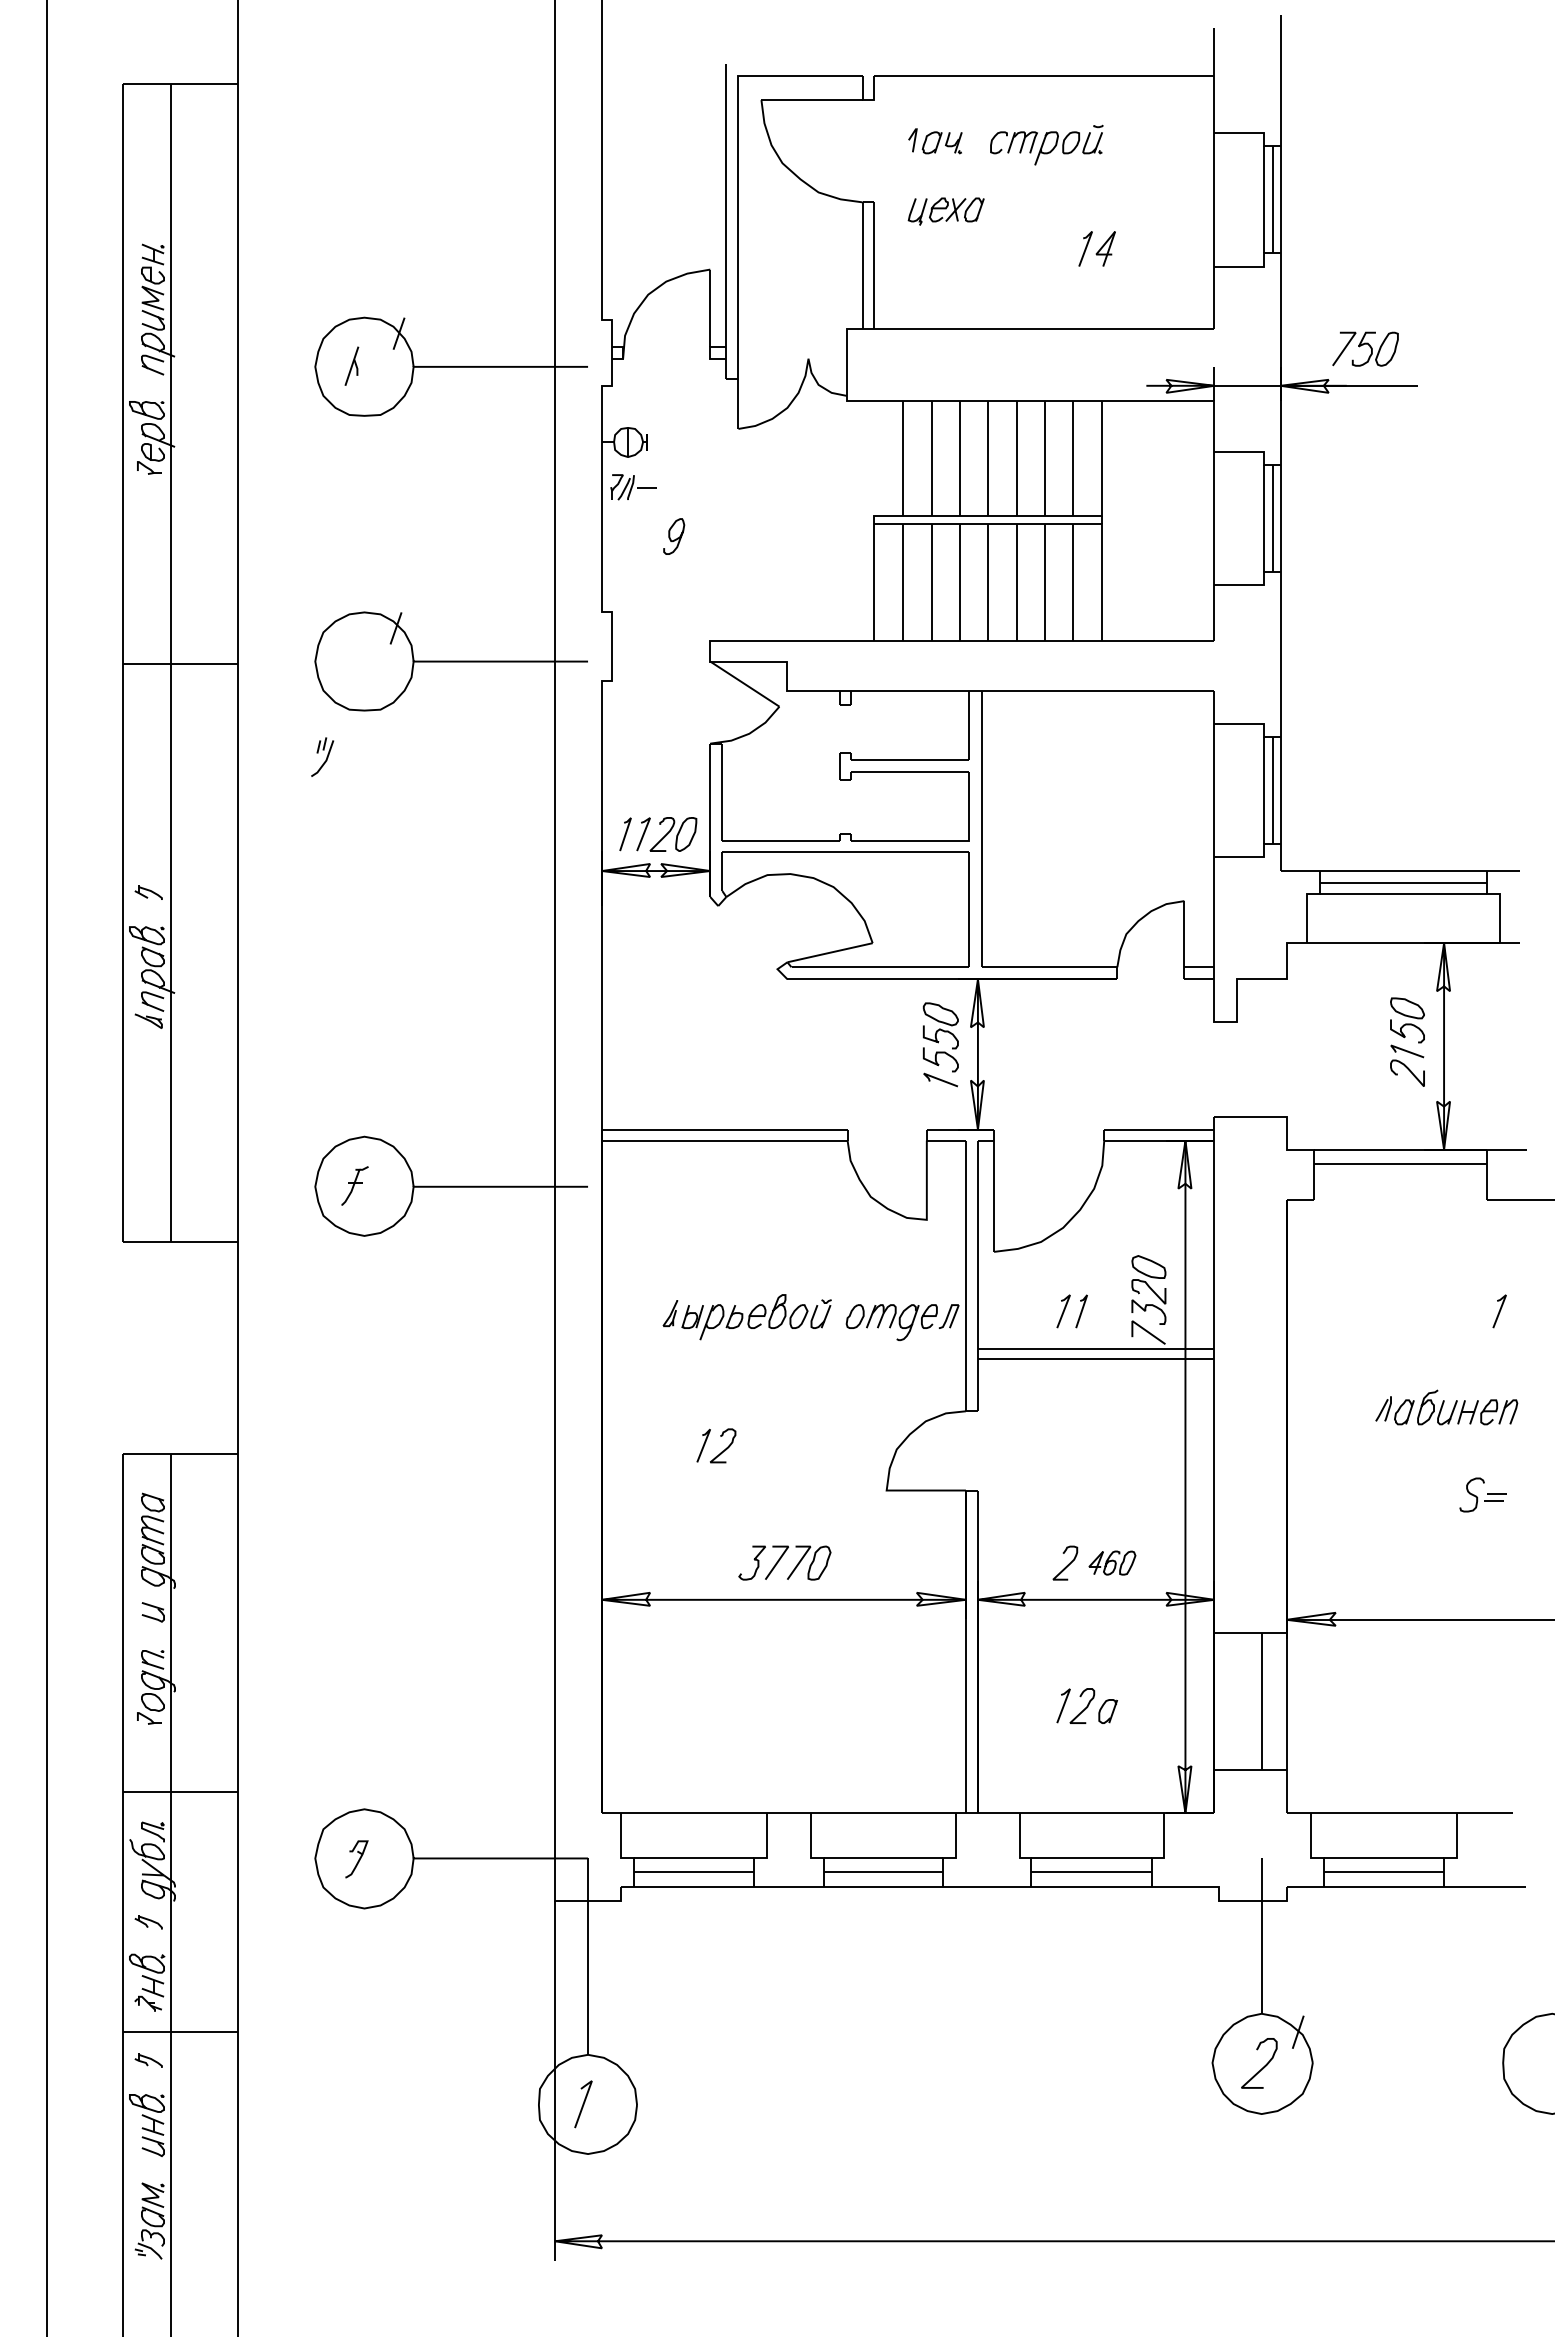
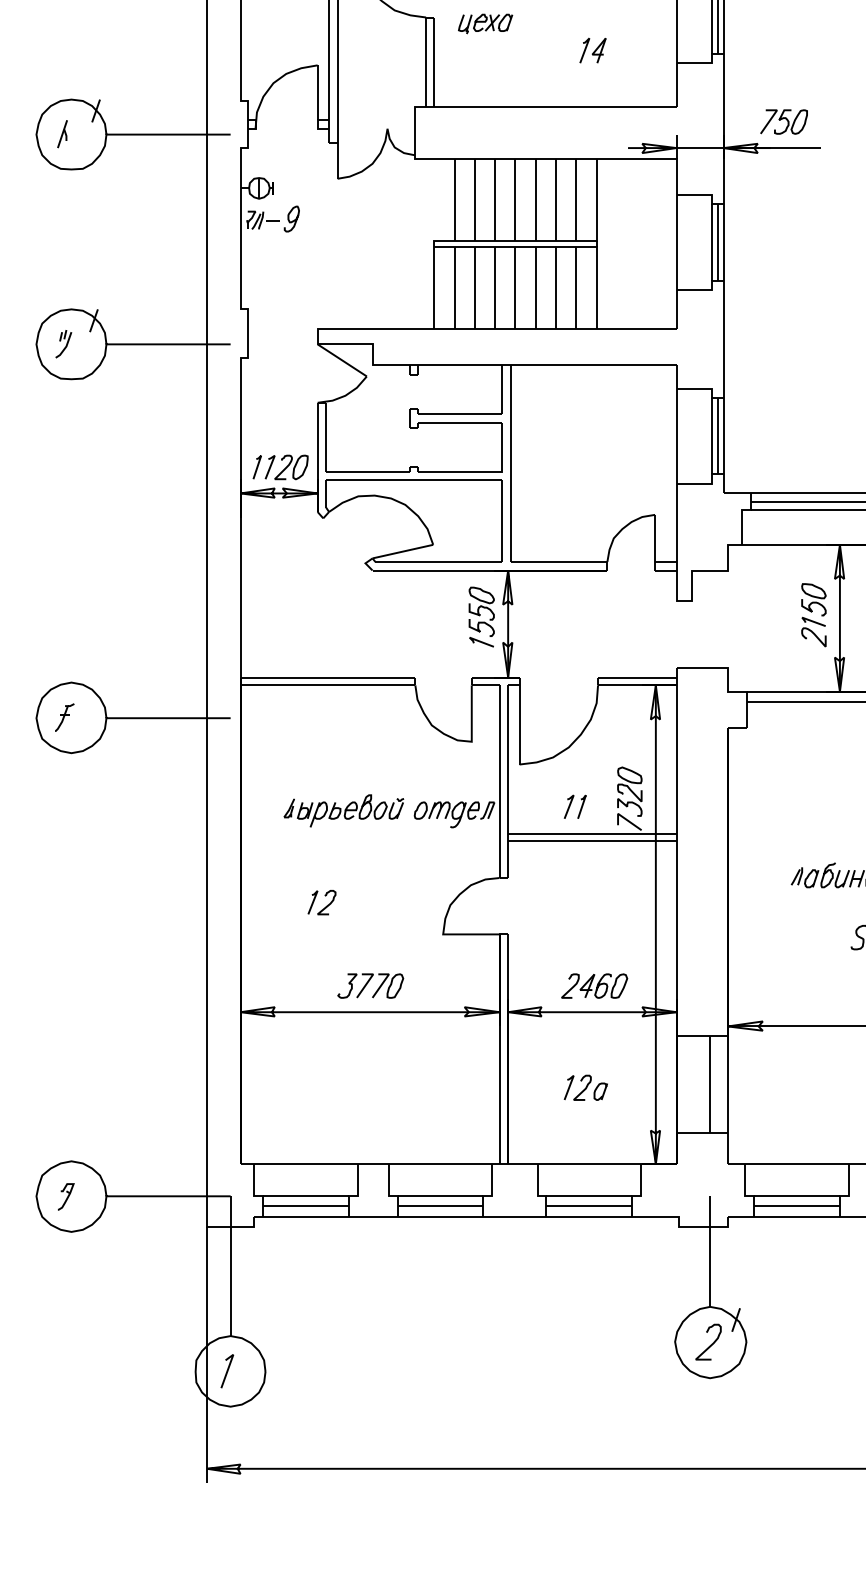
curve: (675, 538) -> (292, 220), moved
part: (322, 756) -> (63, 343), moved
part: (1112, 1562) -> (603, 985), size x1.43

